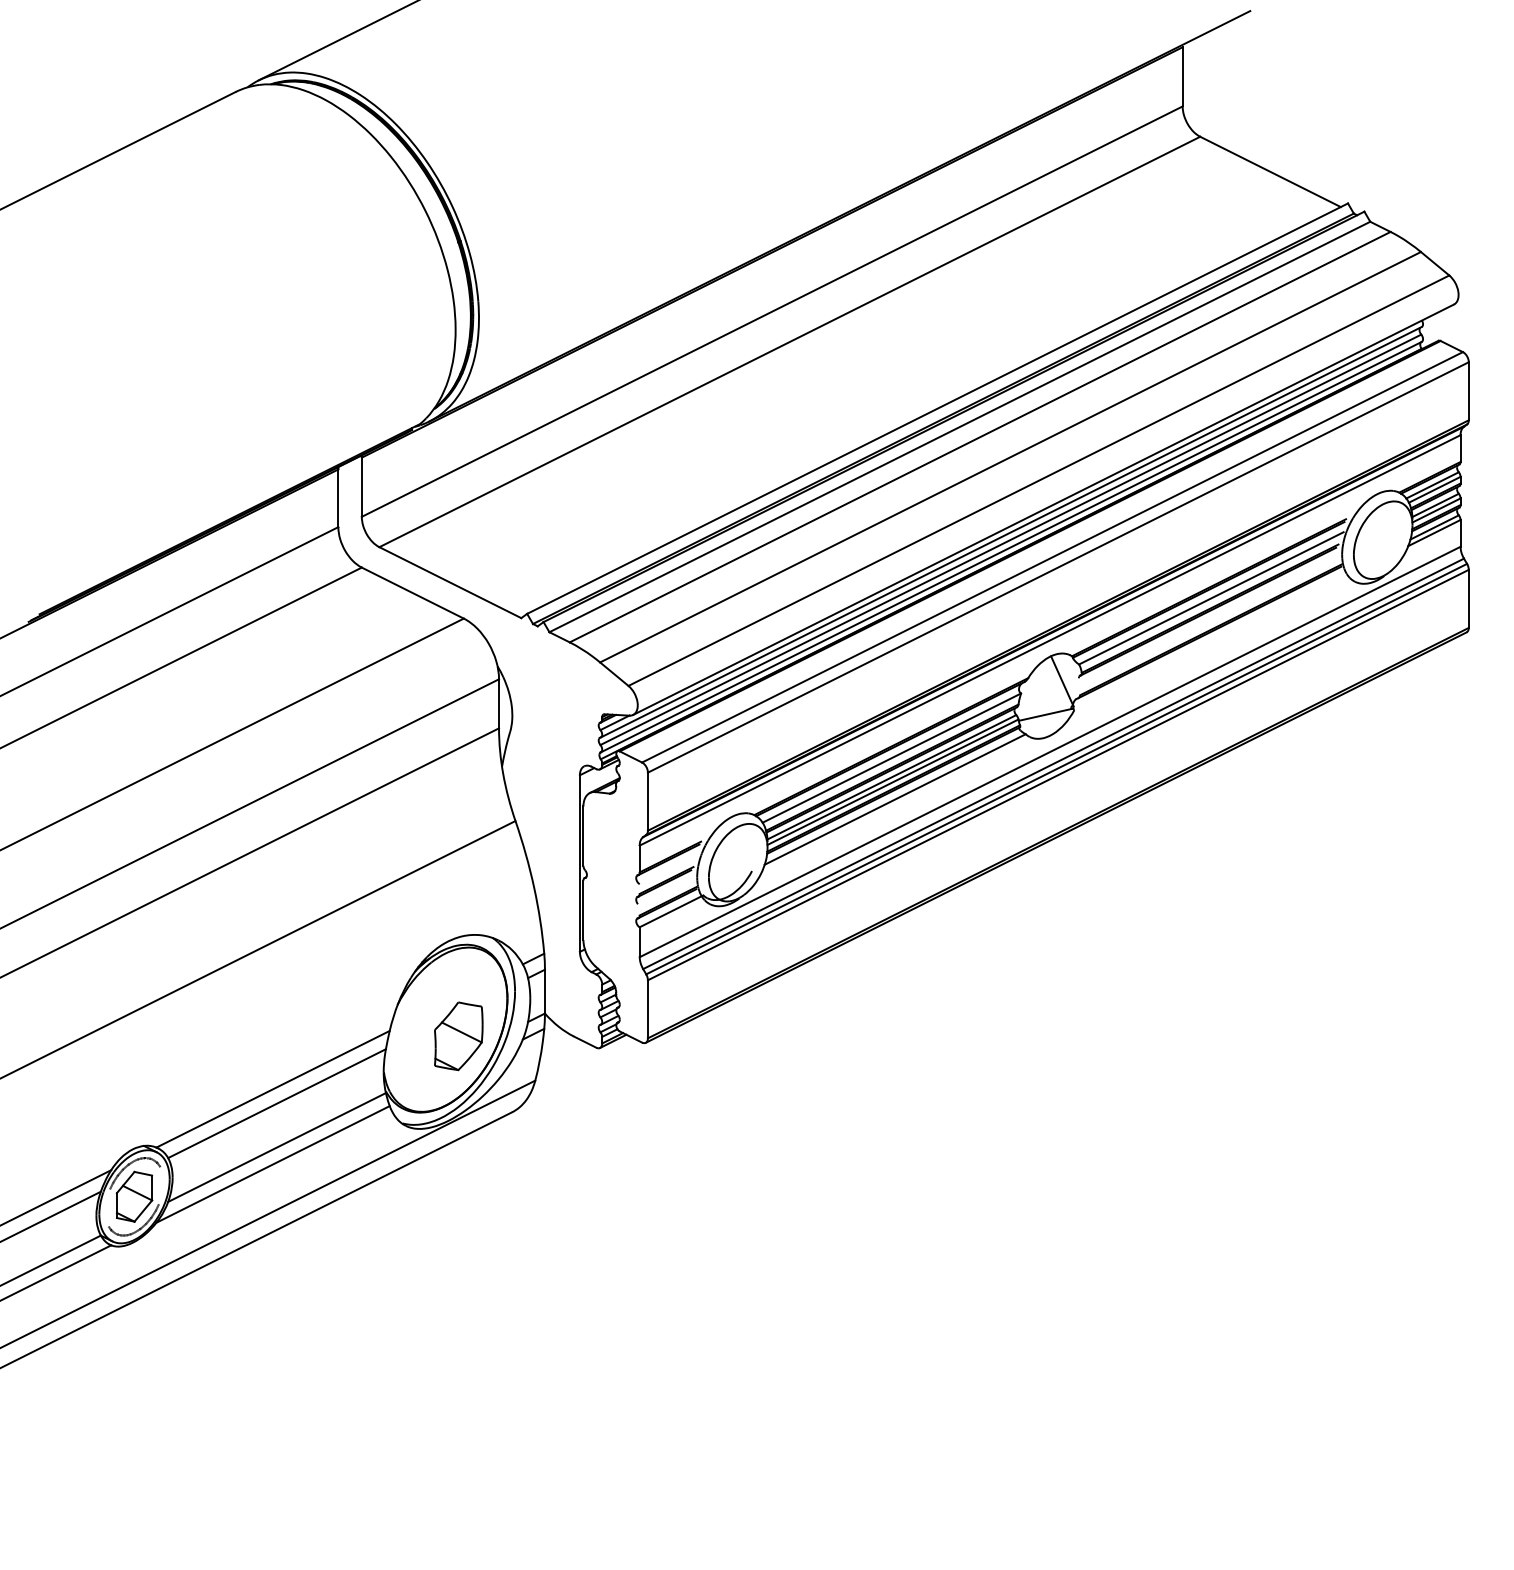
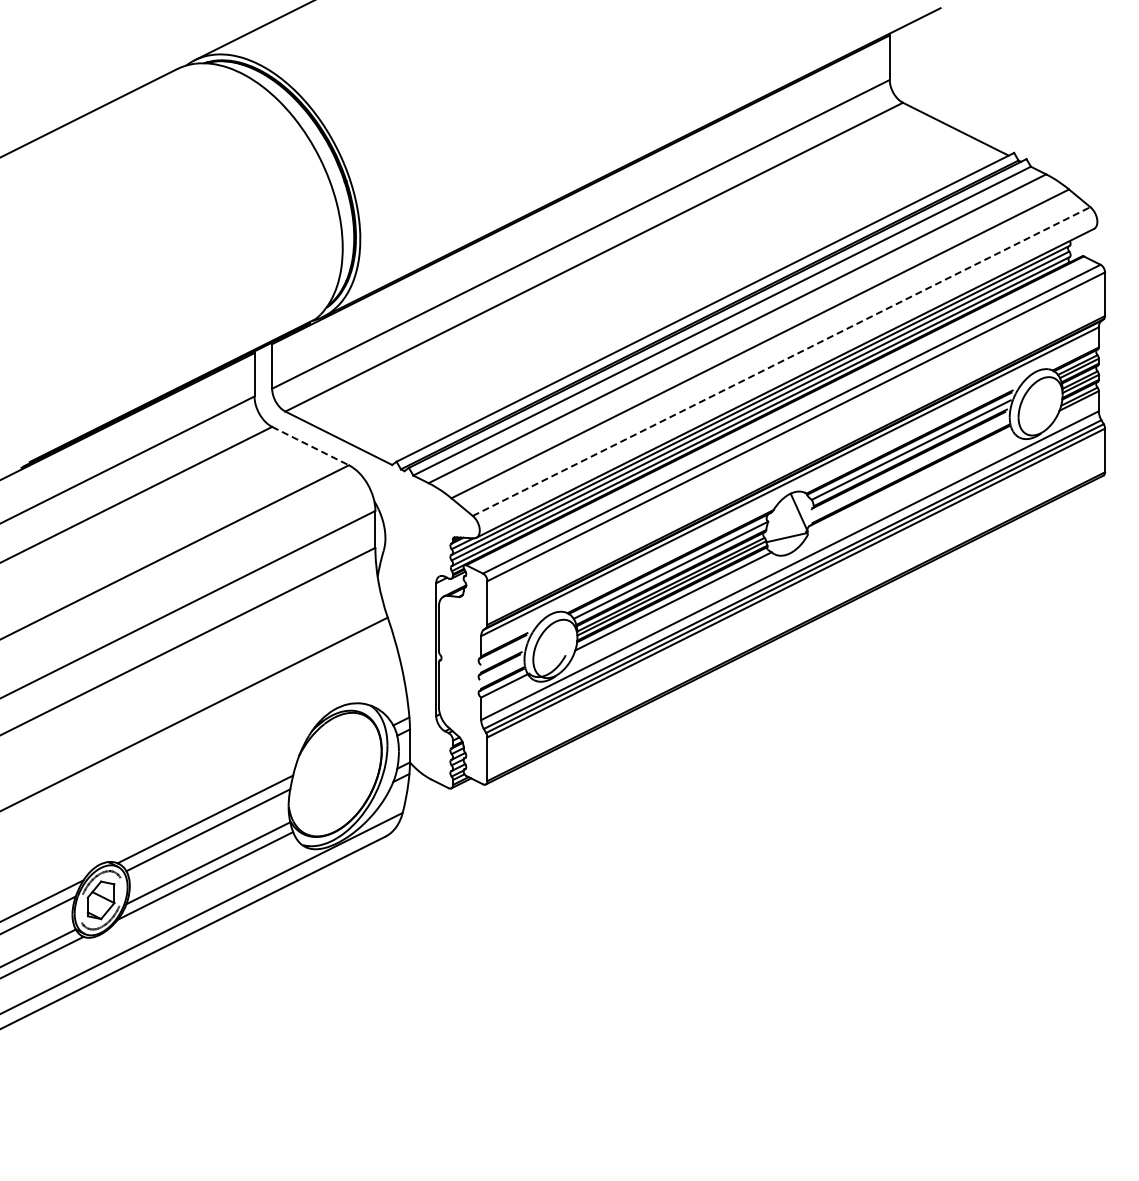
line: (1040, 480) -> (782, 361), solid -> dashed
line: (412, 593) -> (310, 446), solid -> dashed
part: (457, 1036) -> (344, 779), removed

